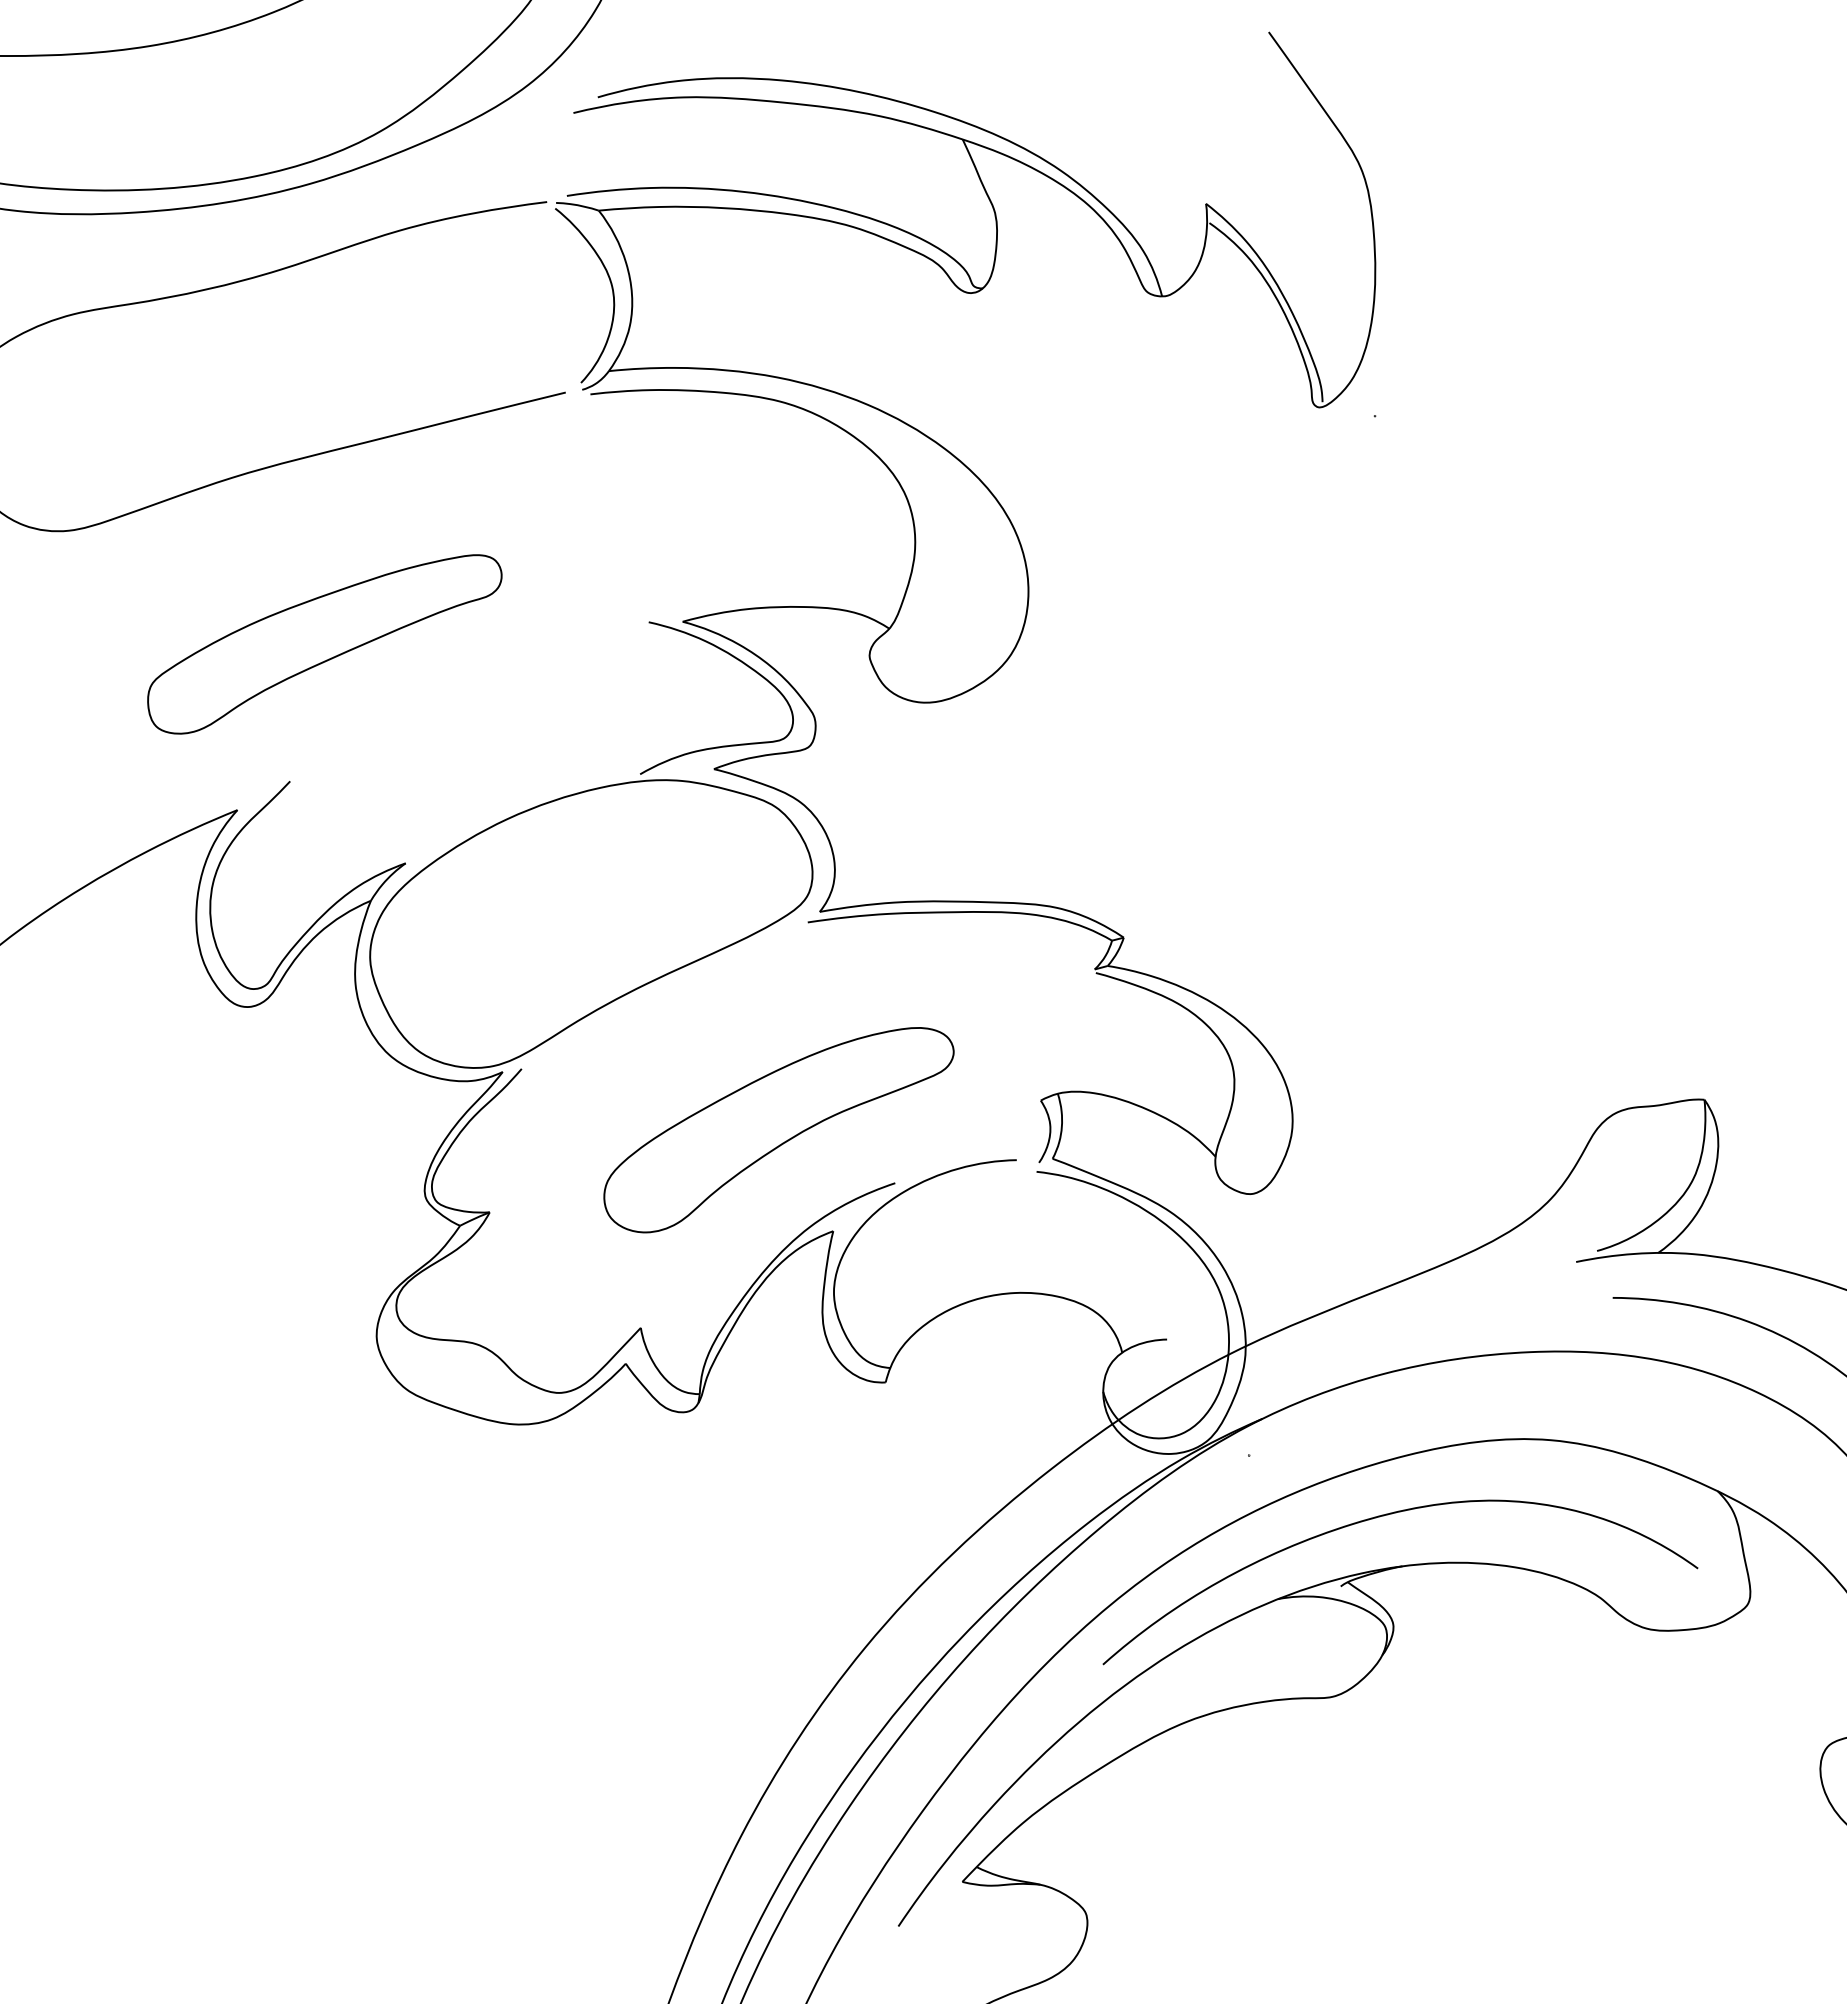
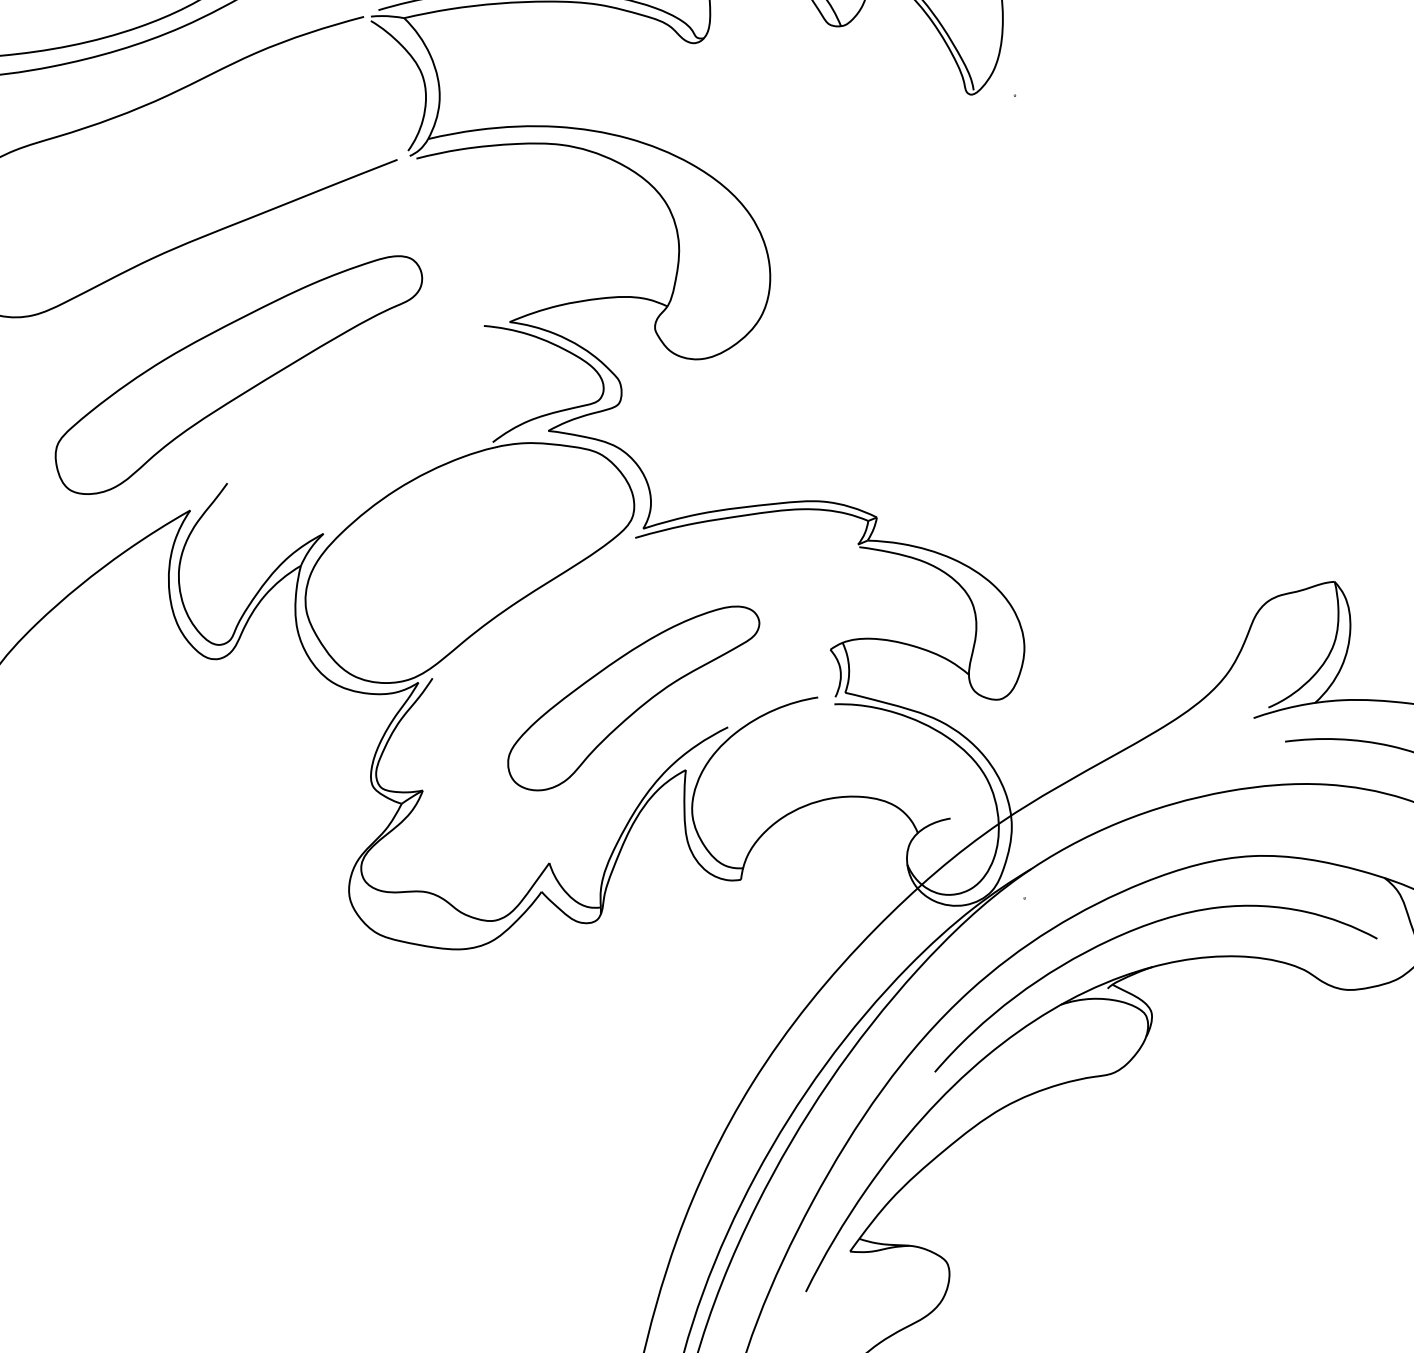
part: (324, 644) -> (239, 375), size x1.43

